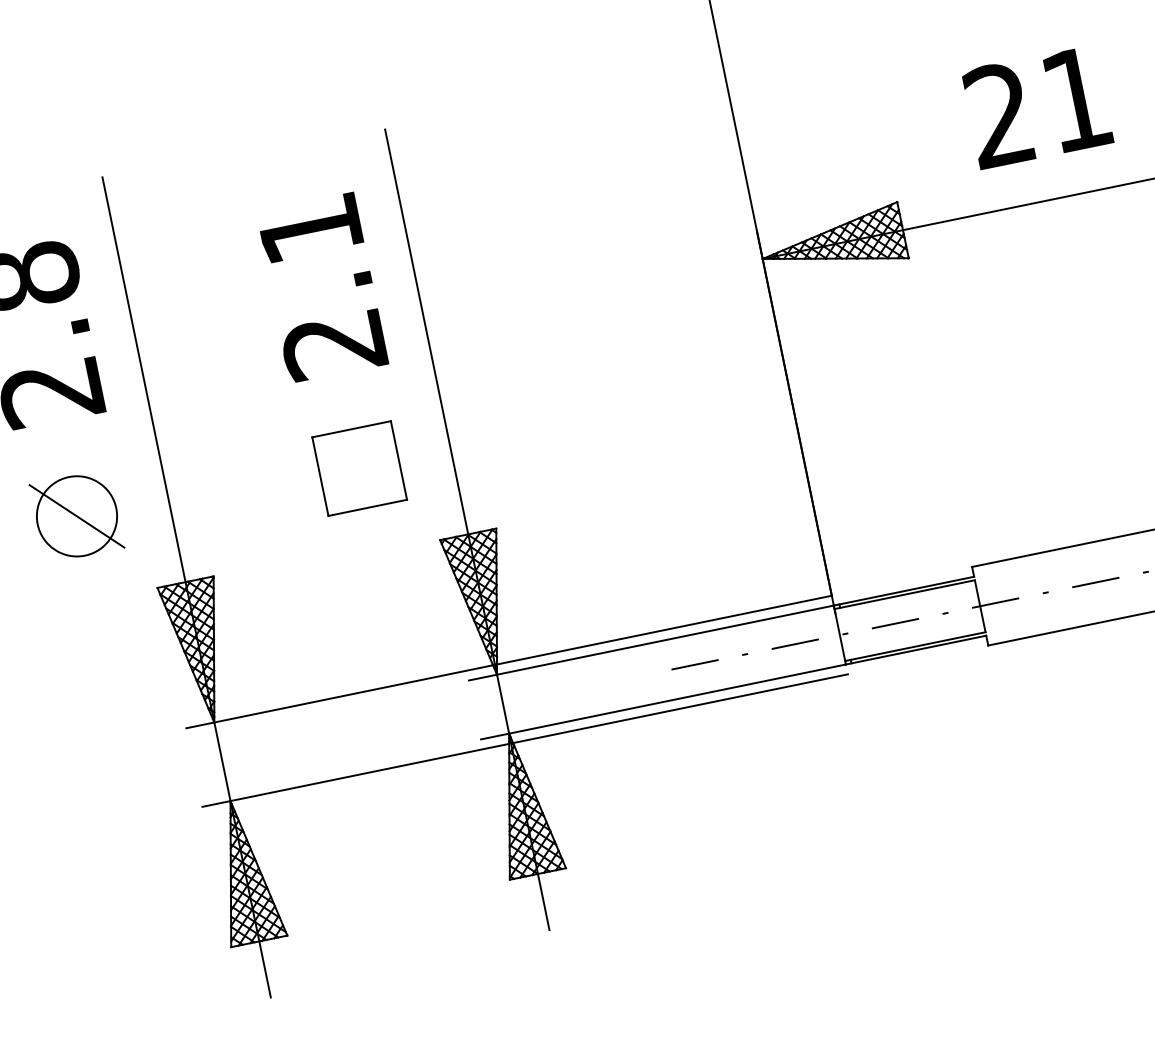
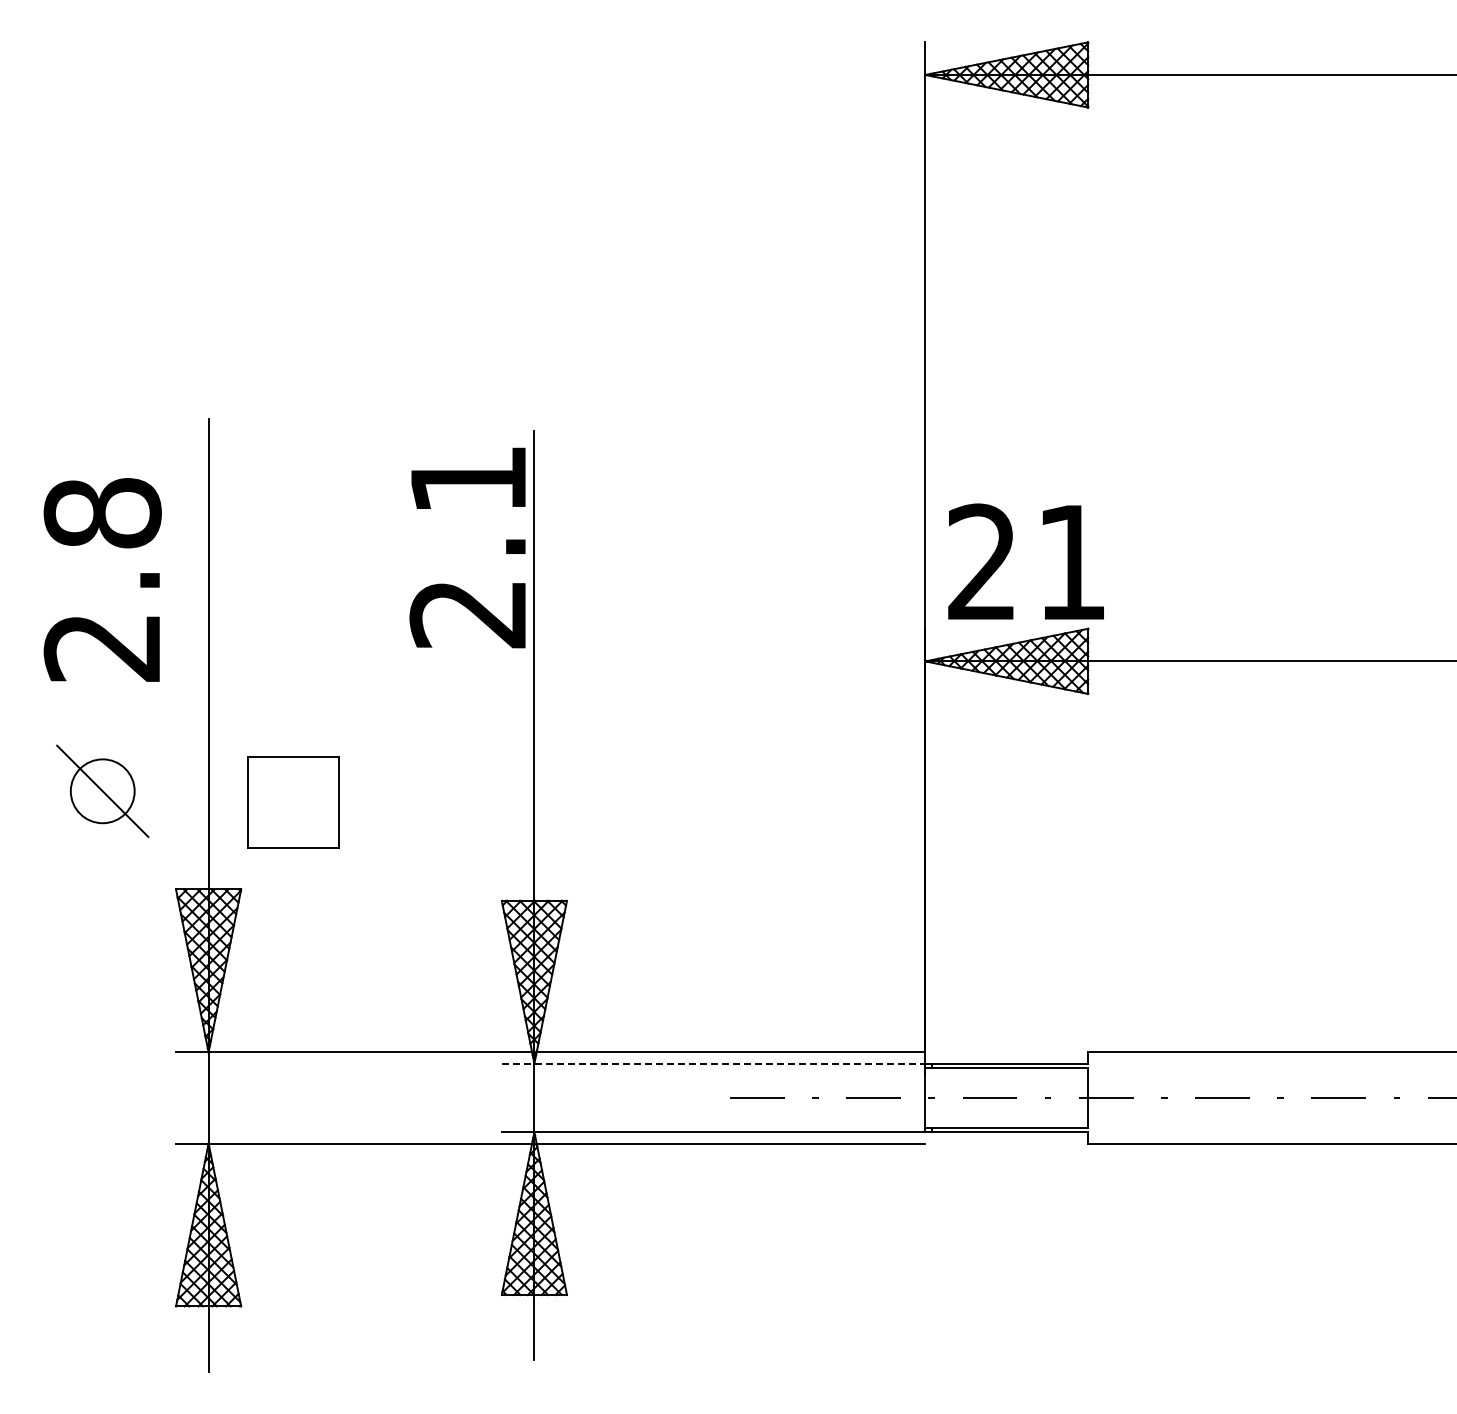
text: (1036, 106) -> (1025, 561), moved
text: (321, 287) -> (467, 547), moved
part: (359, 468) -> (293, 802), moved
circle: (76, 515) -> (102, 790), size x0.7
line: (651, 642) -> (713, 1063), solid -> dashed

